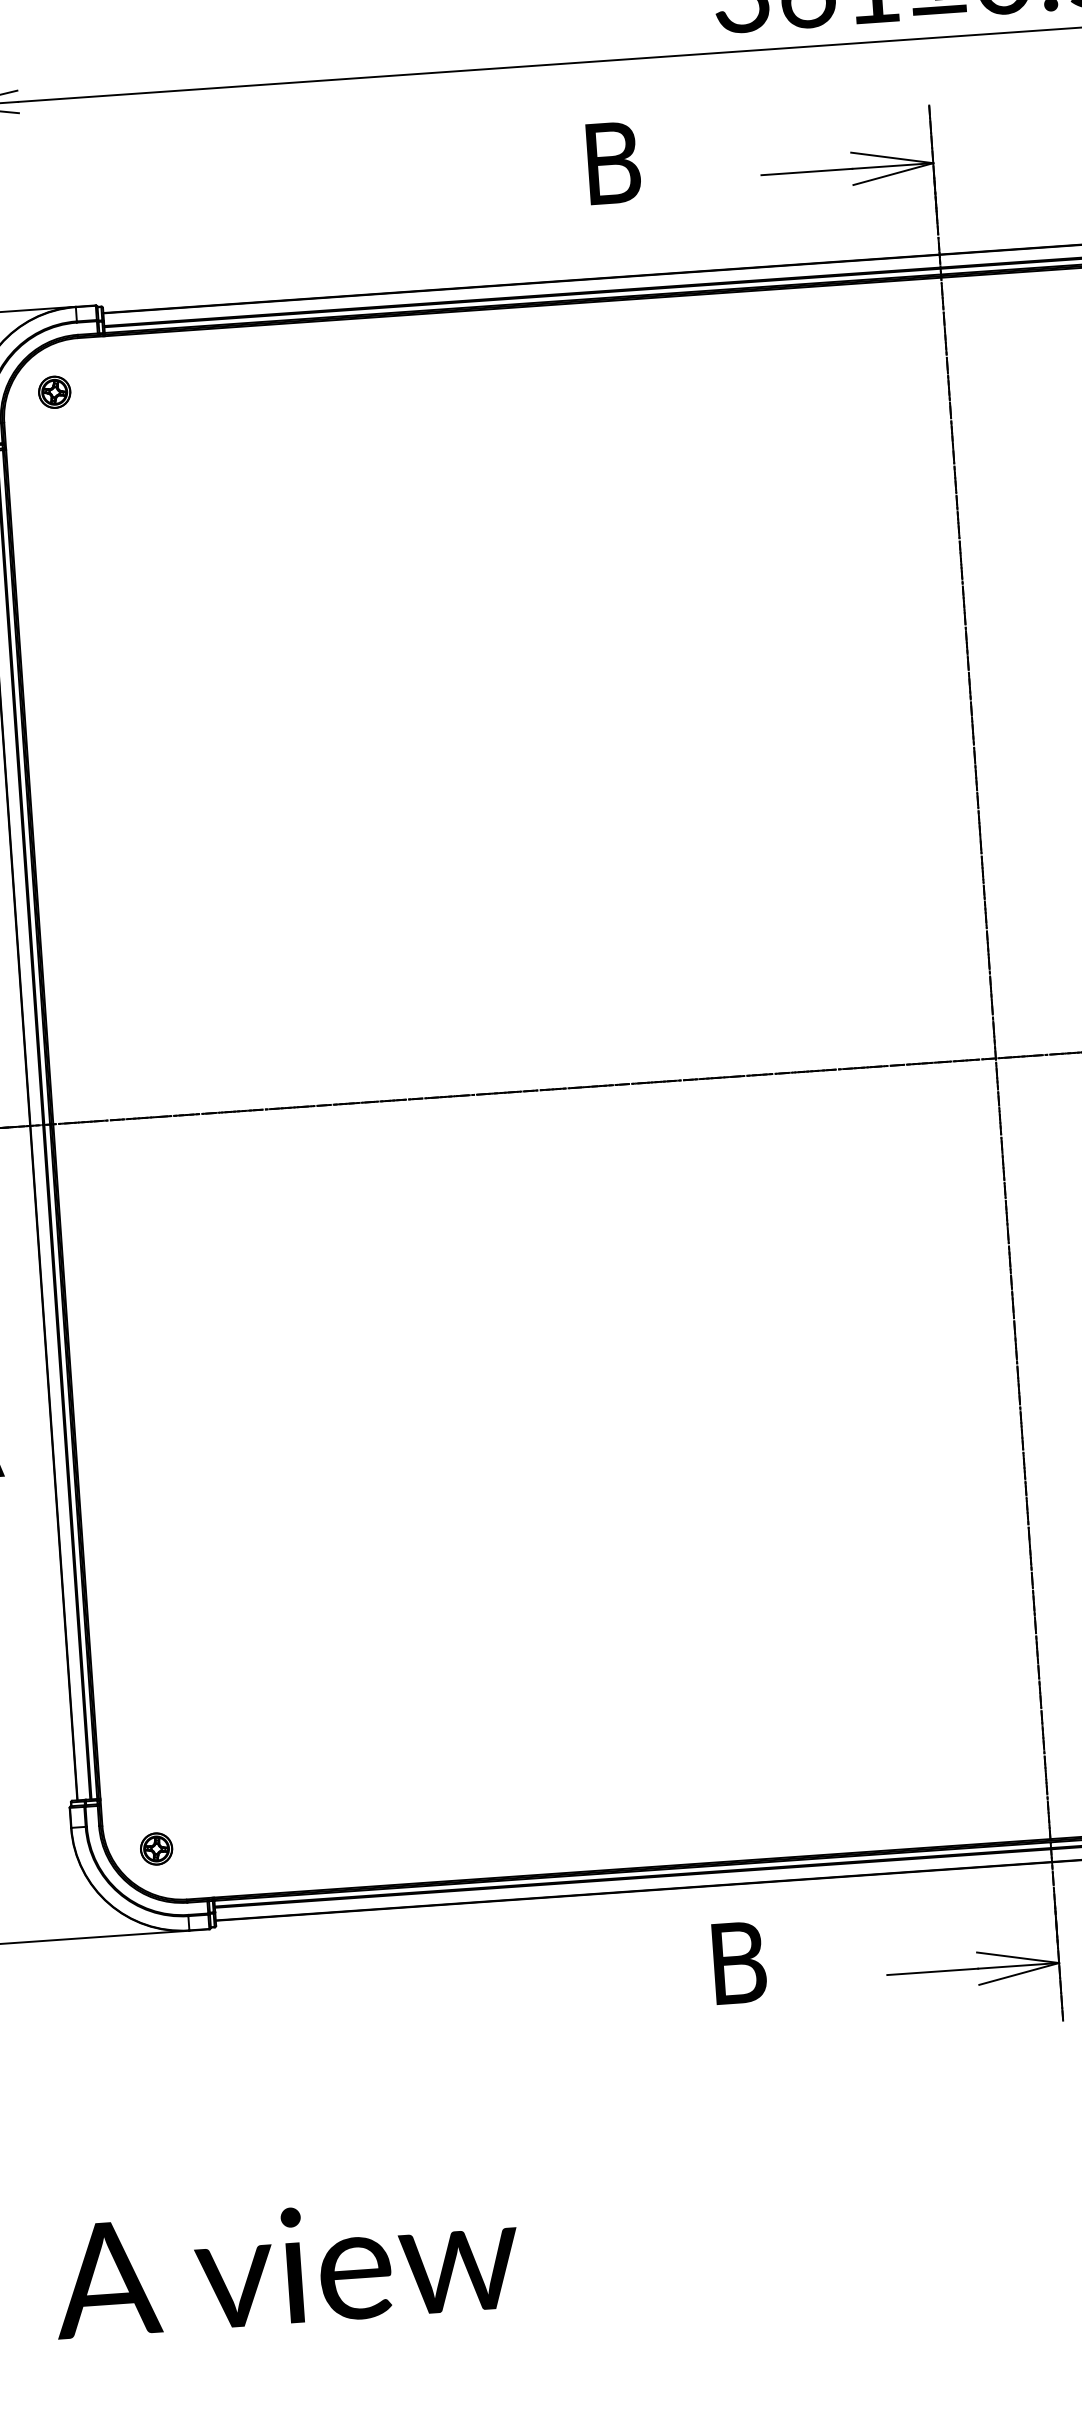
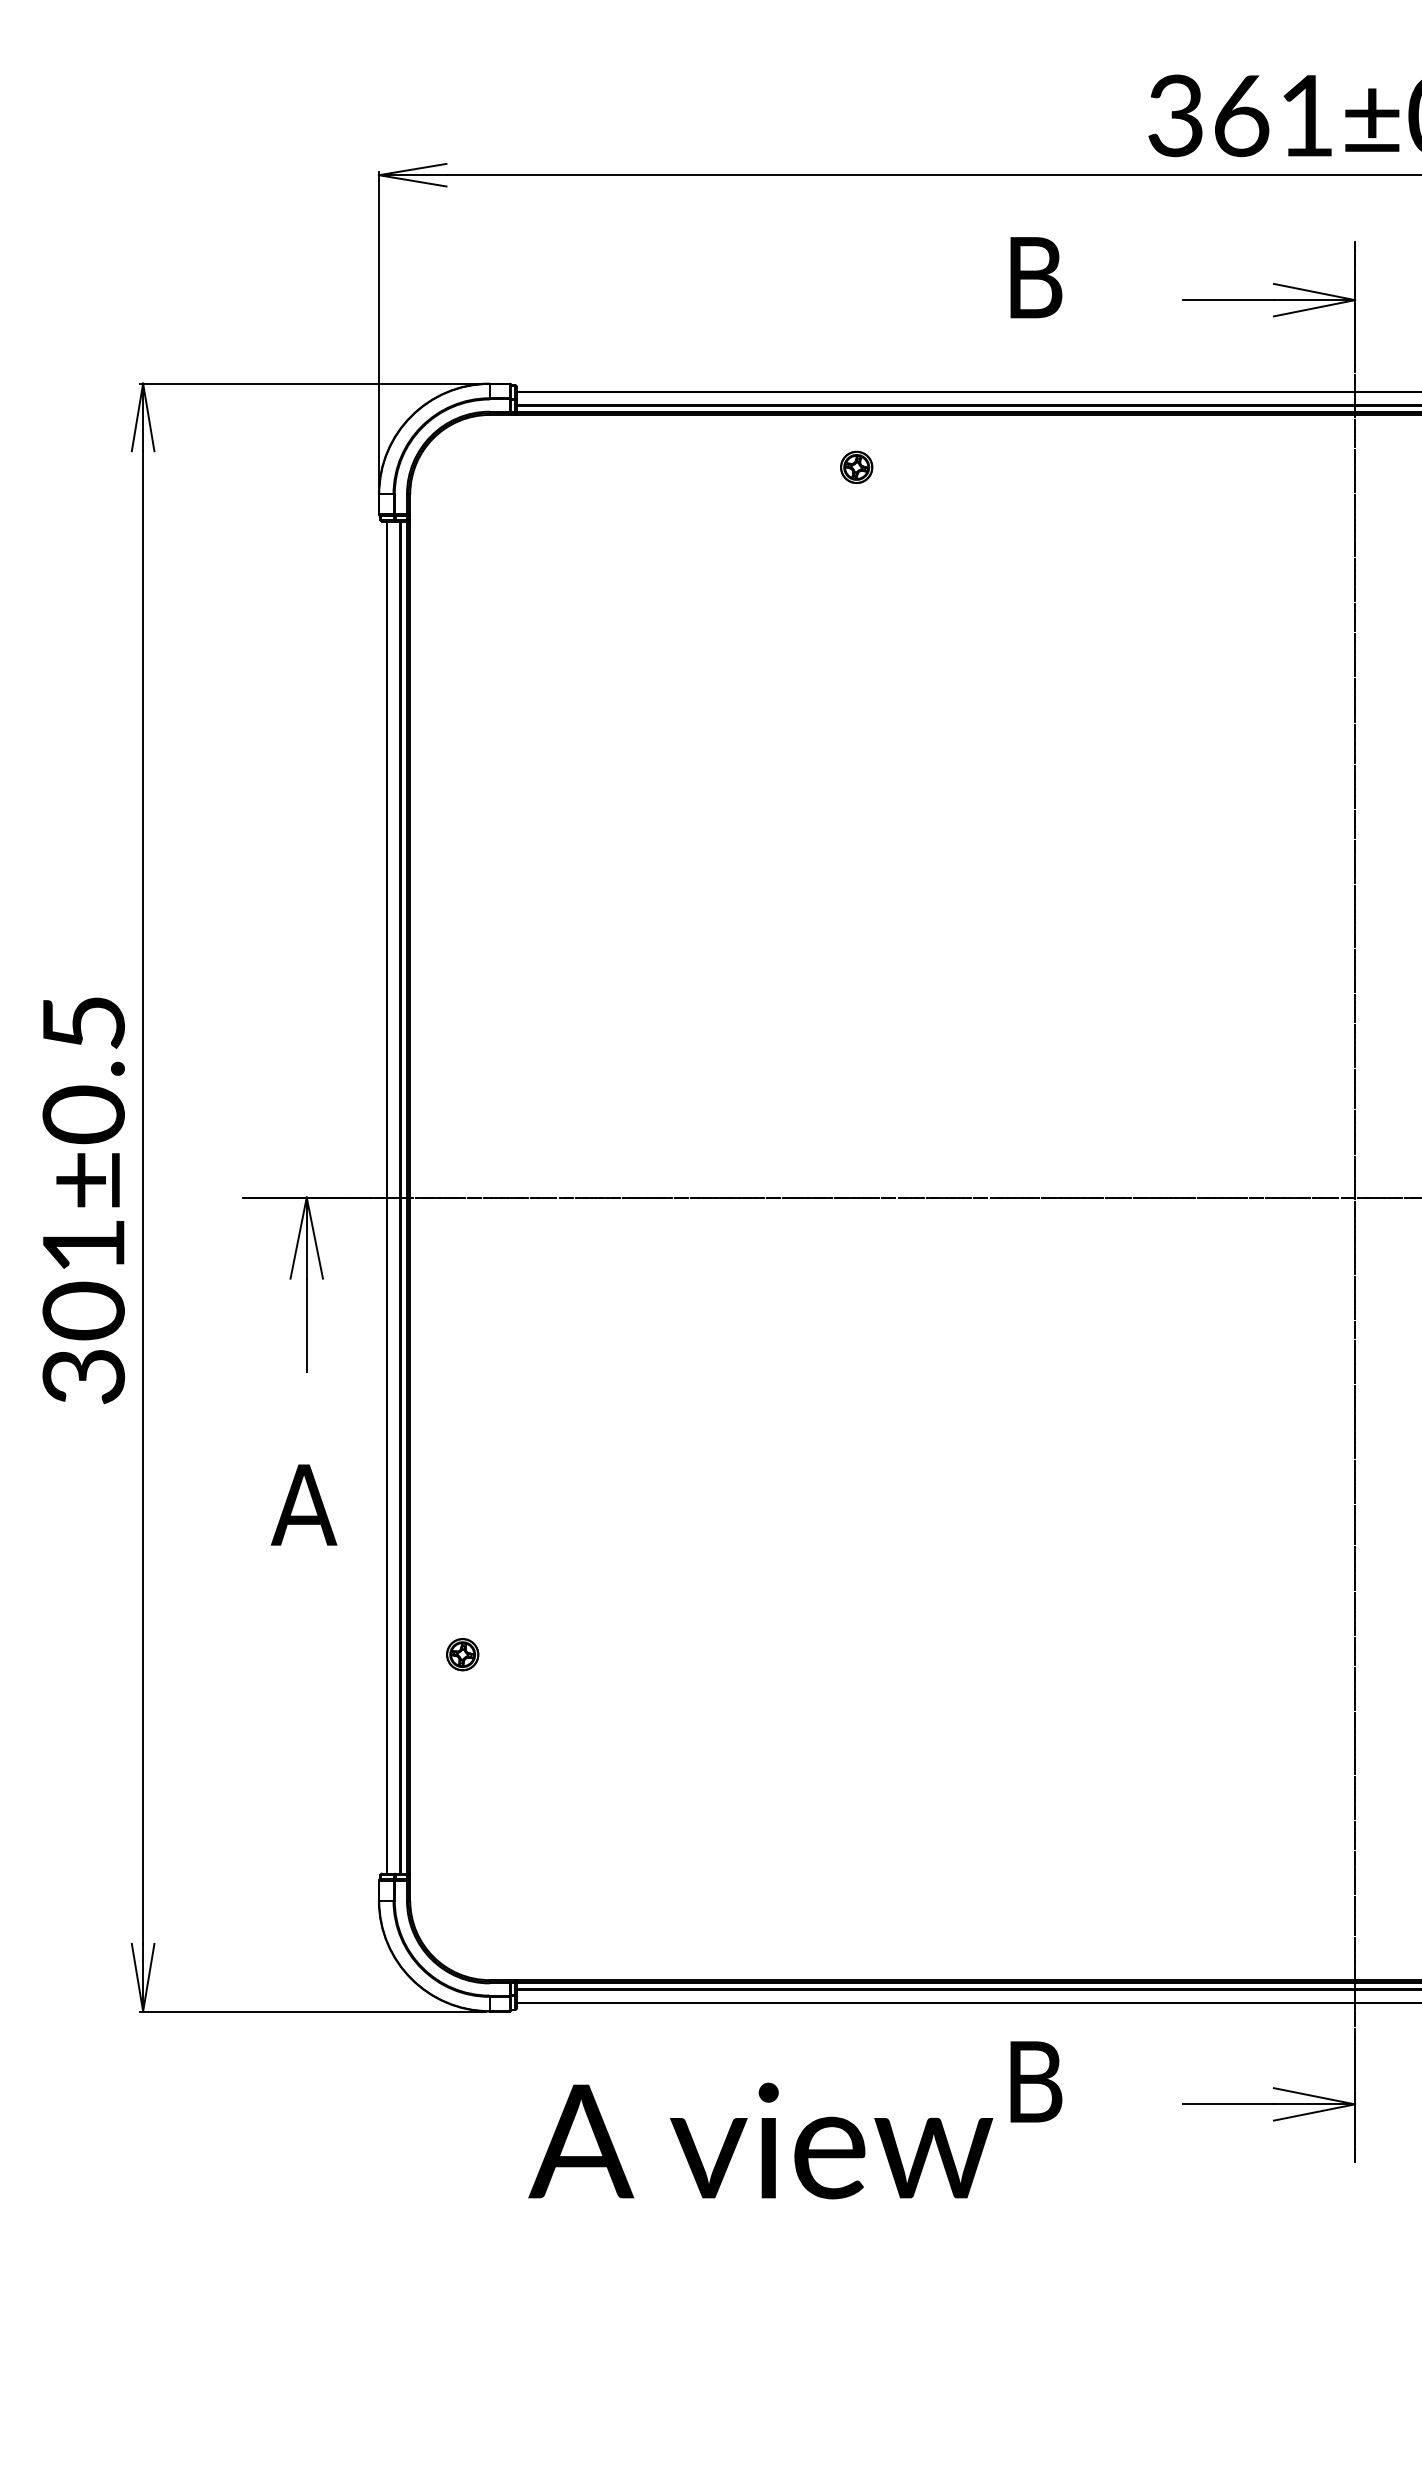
part: (54, 391) -> (856, 466), moved
part: (156, 1848) -> (462, 1654), moved
text: (285, 2265) -> (760, 2140), moved

